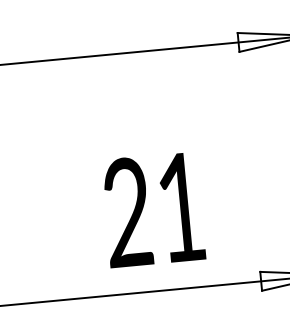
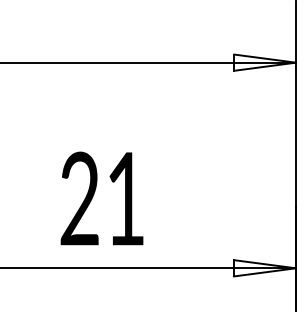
text: (152, 209) -> (101, 198), moved

